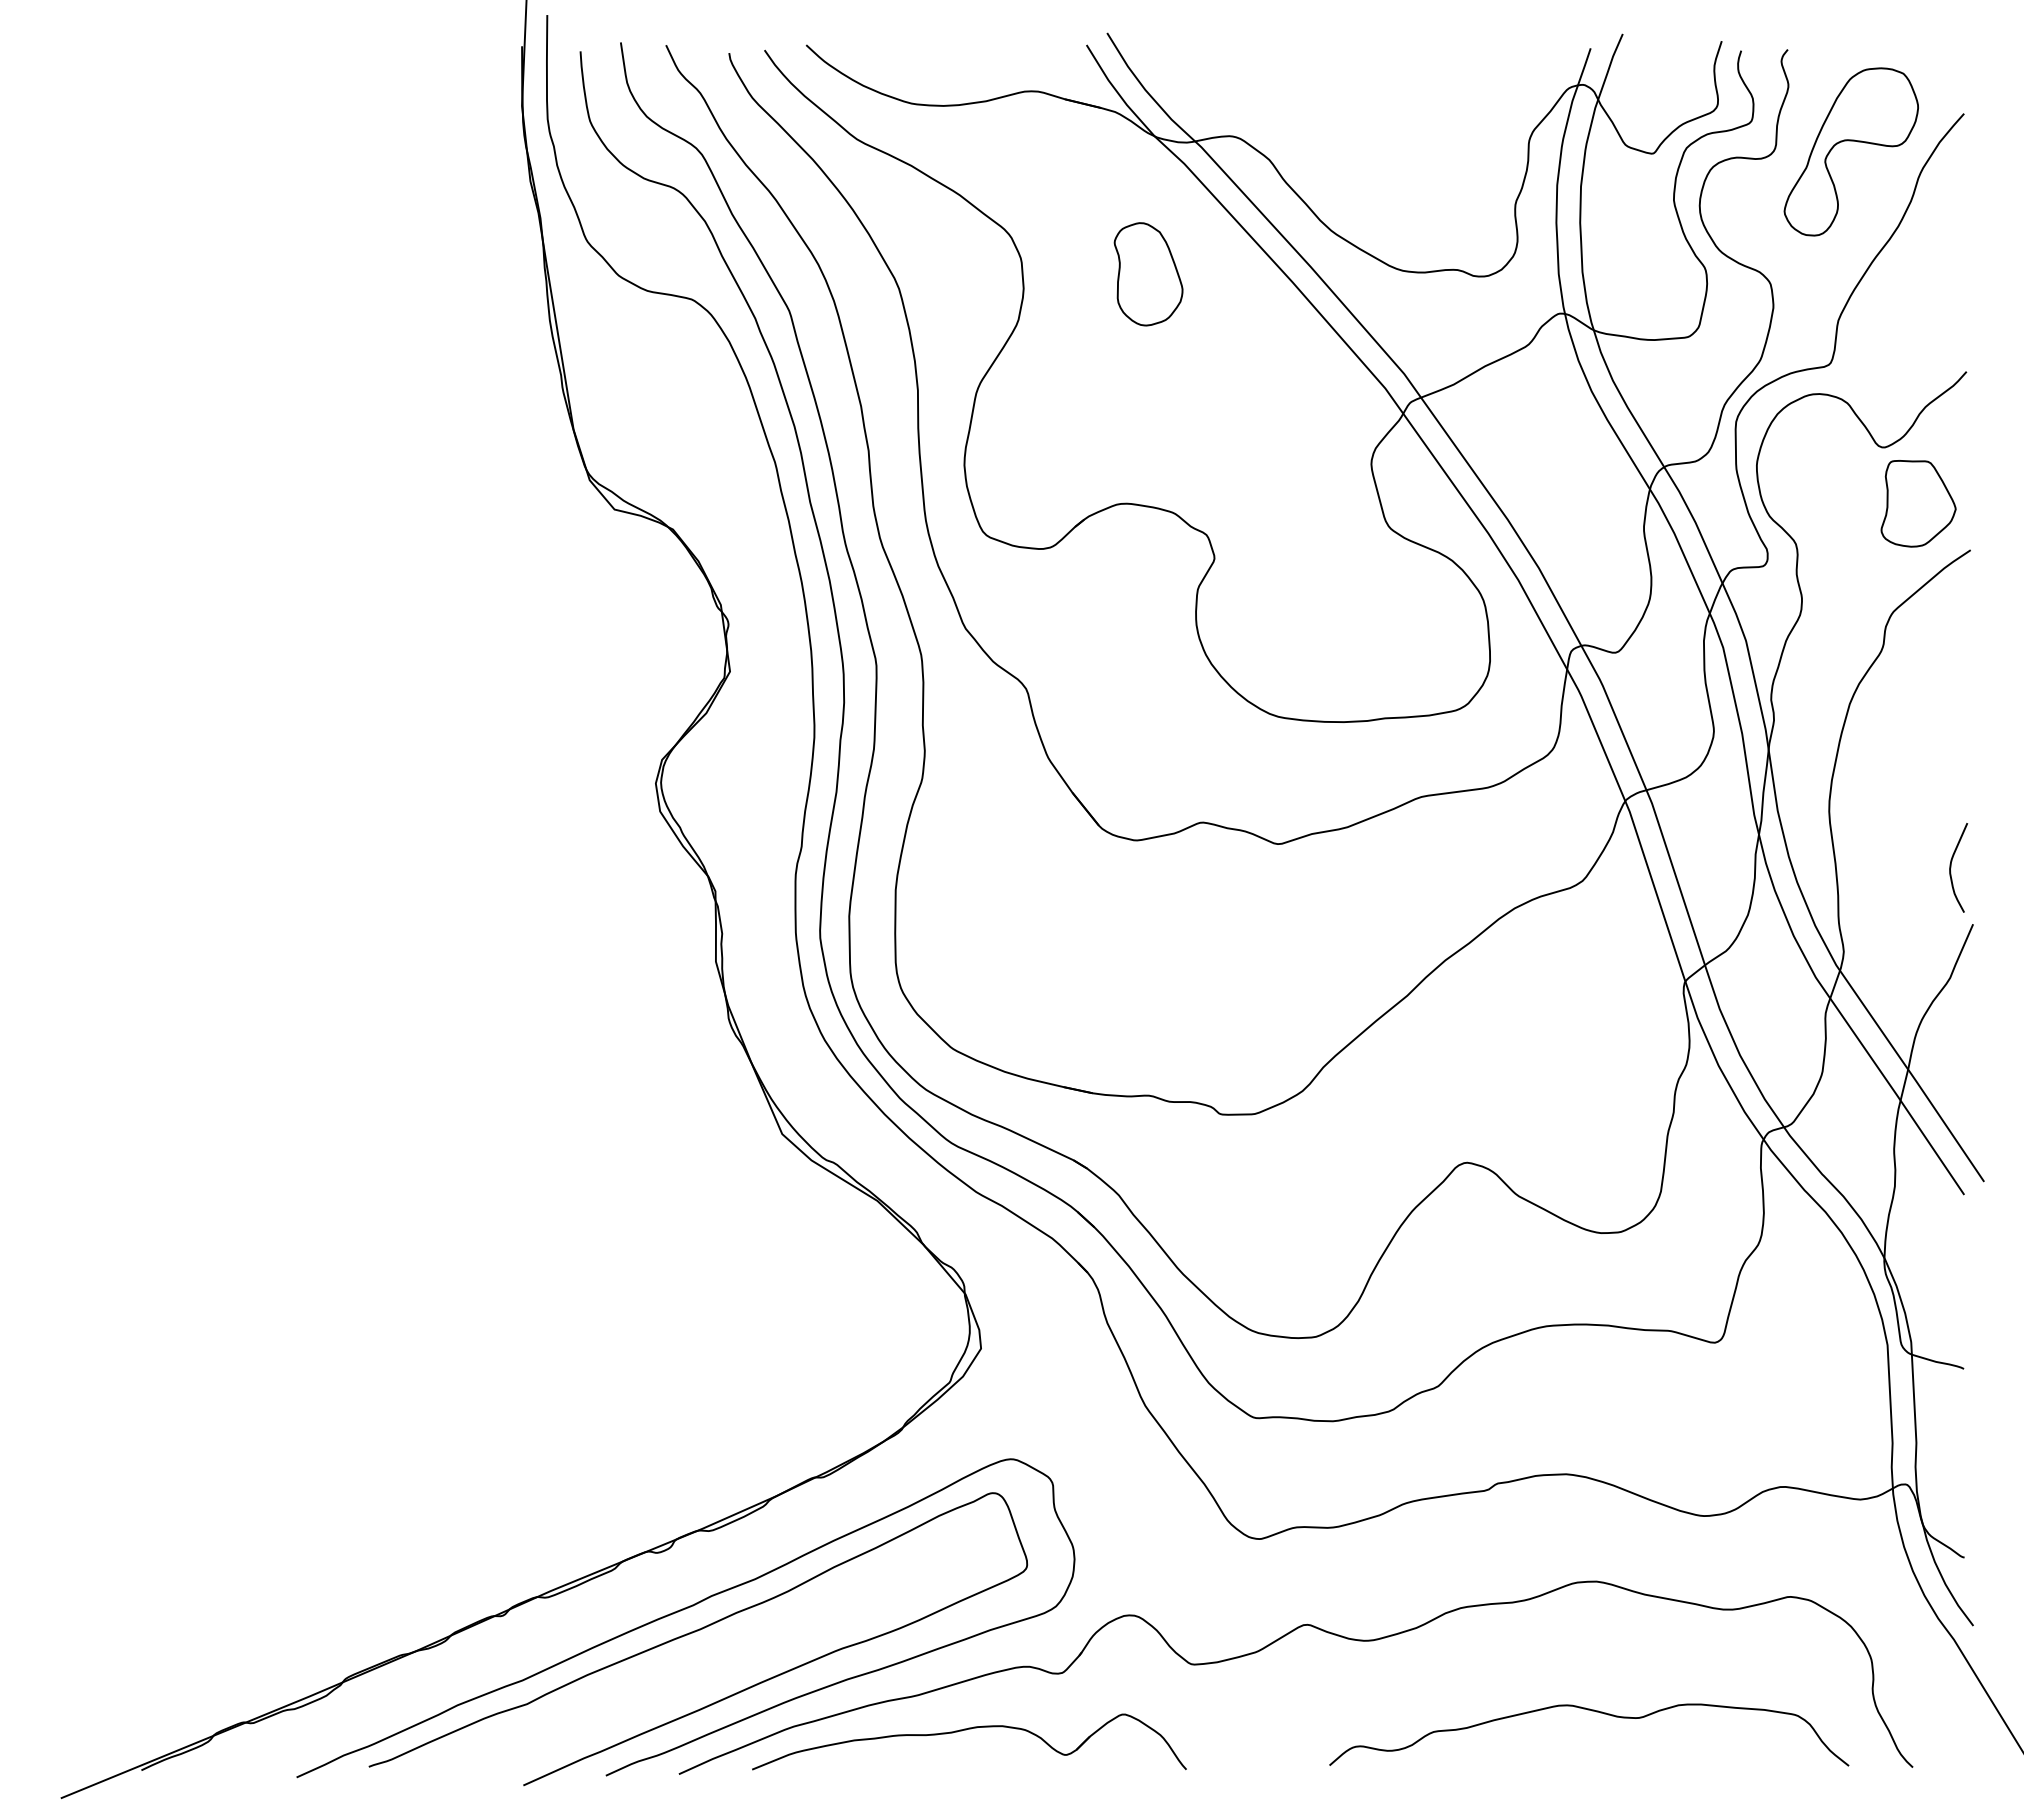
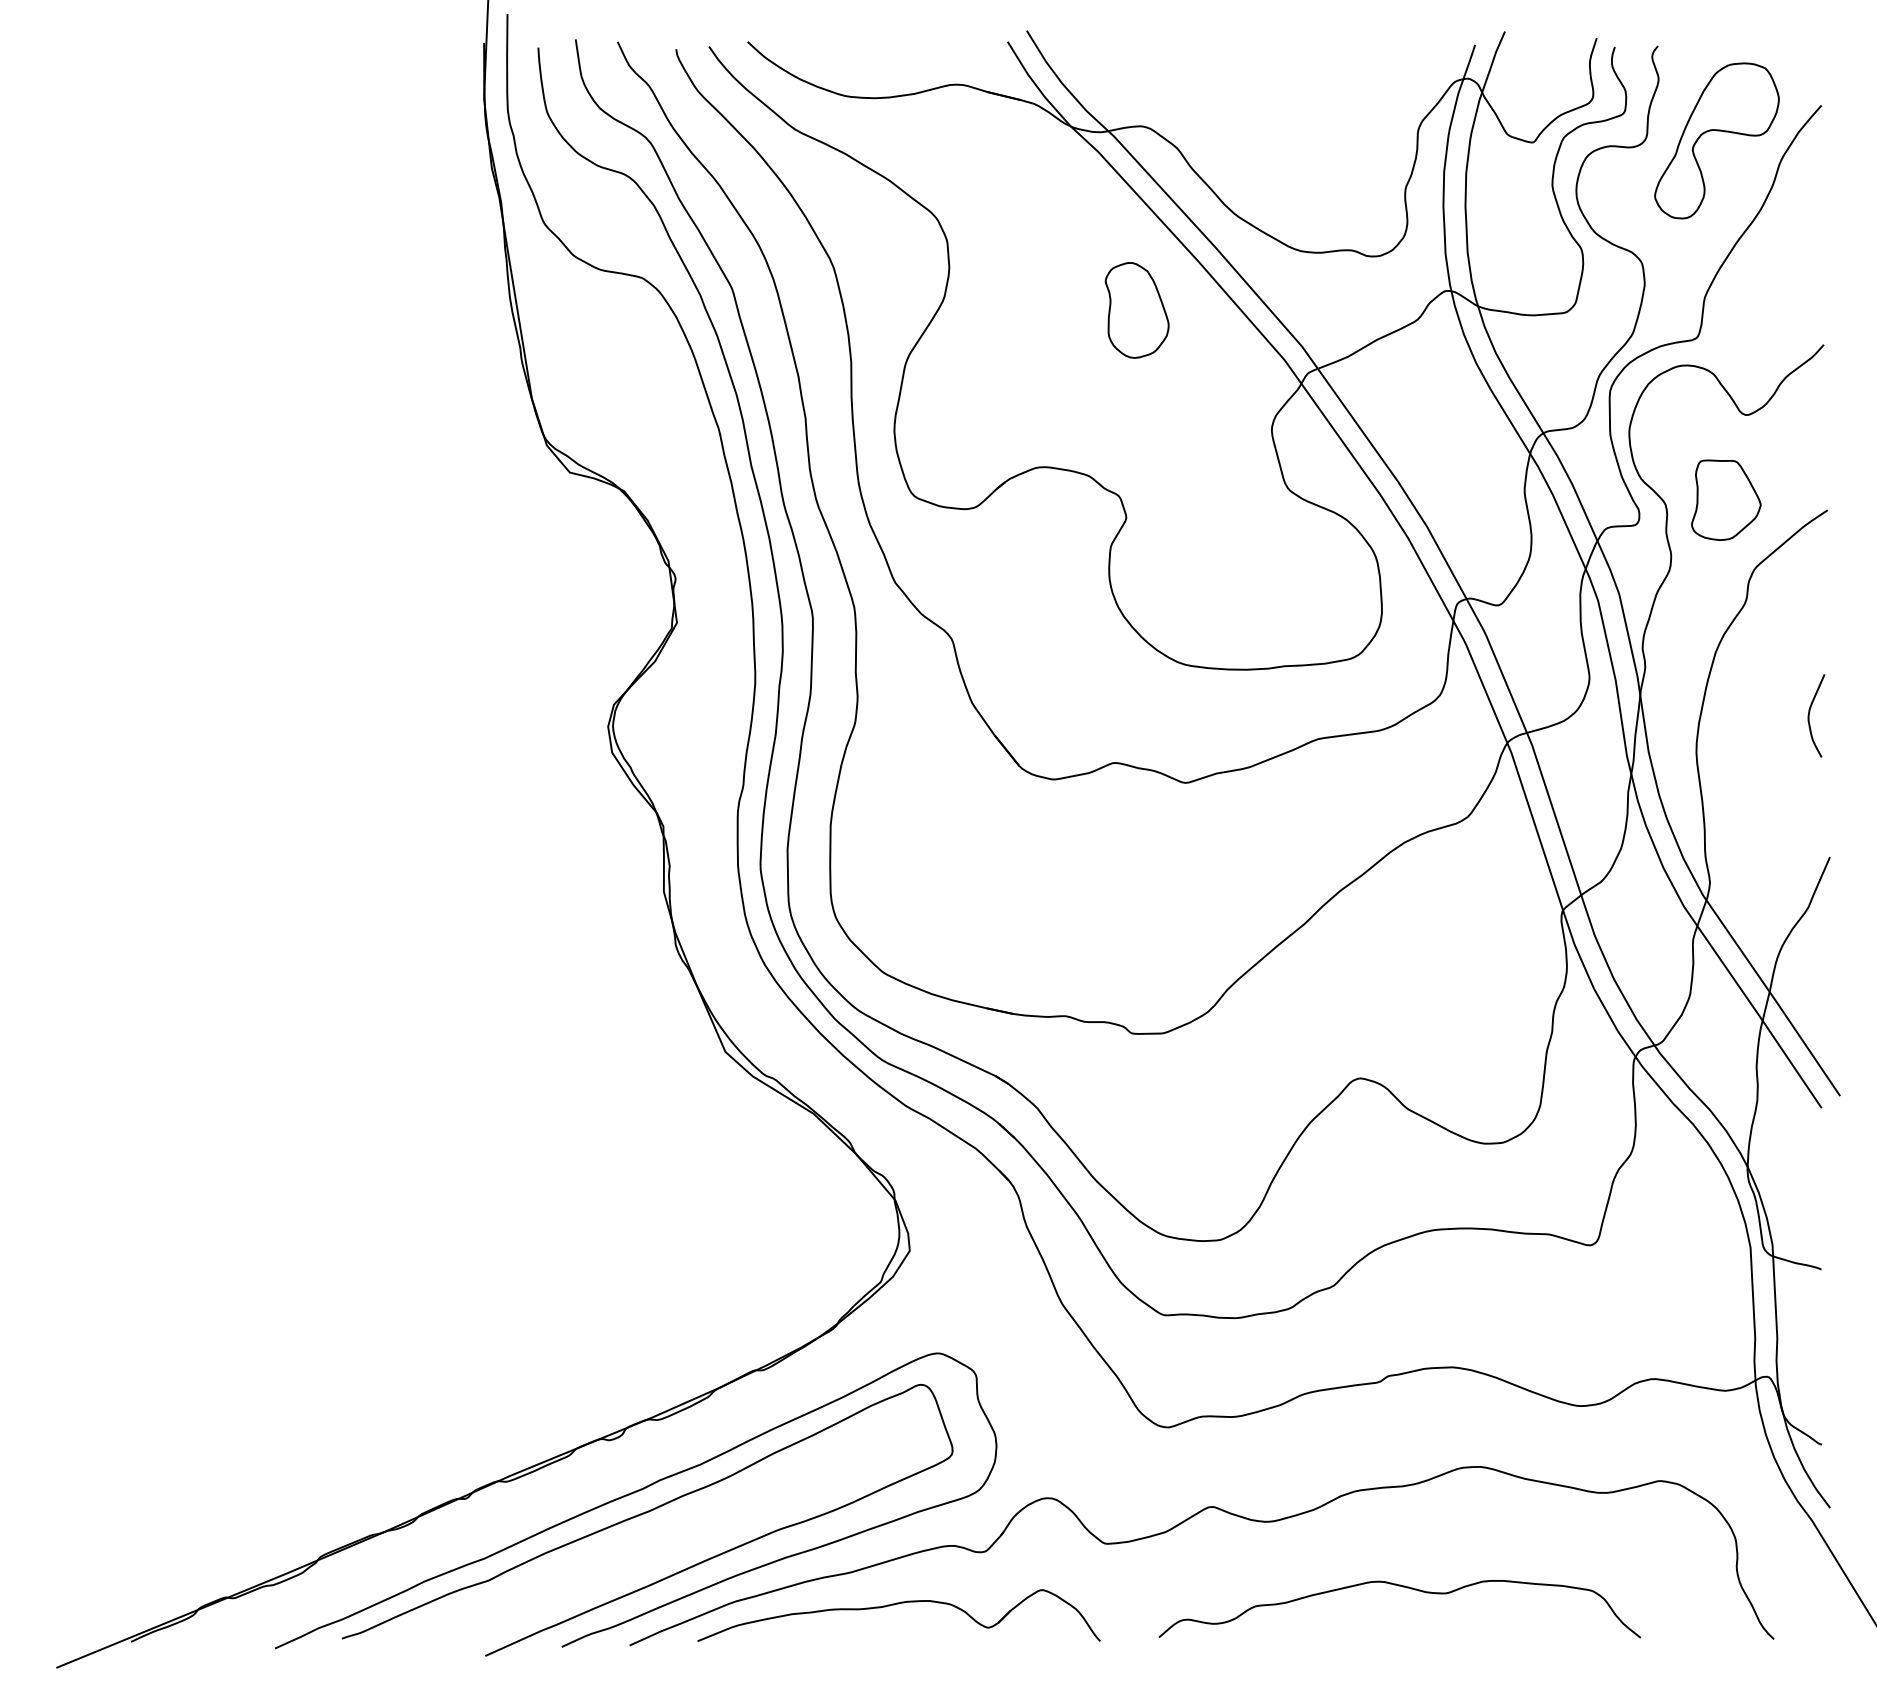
part: (1147, 274) -> (1136, 310), moved
part: (1918, 502) -> (1726, 499), moved
curve: (1952, 864) -> (1810, 712), moved
curve: (1592, 1711) -> (1402, 1587), moved

